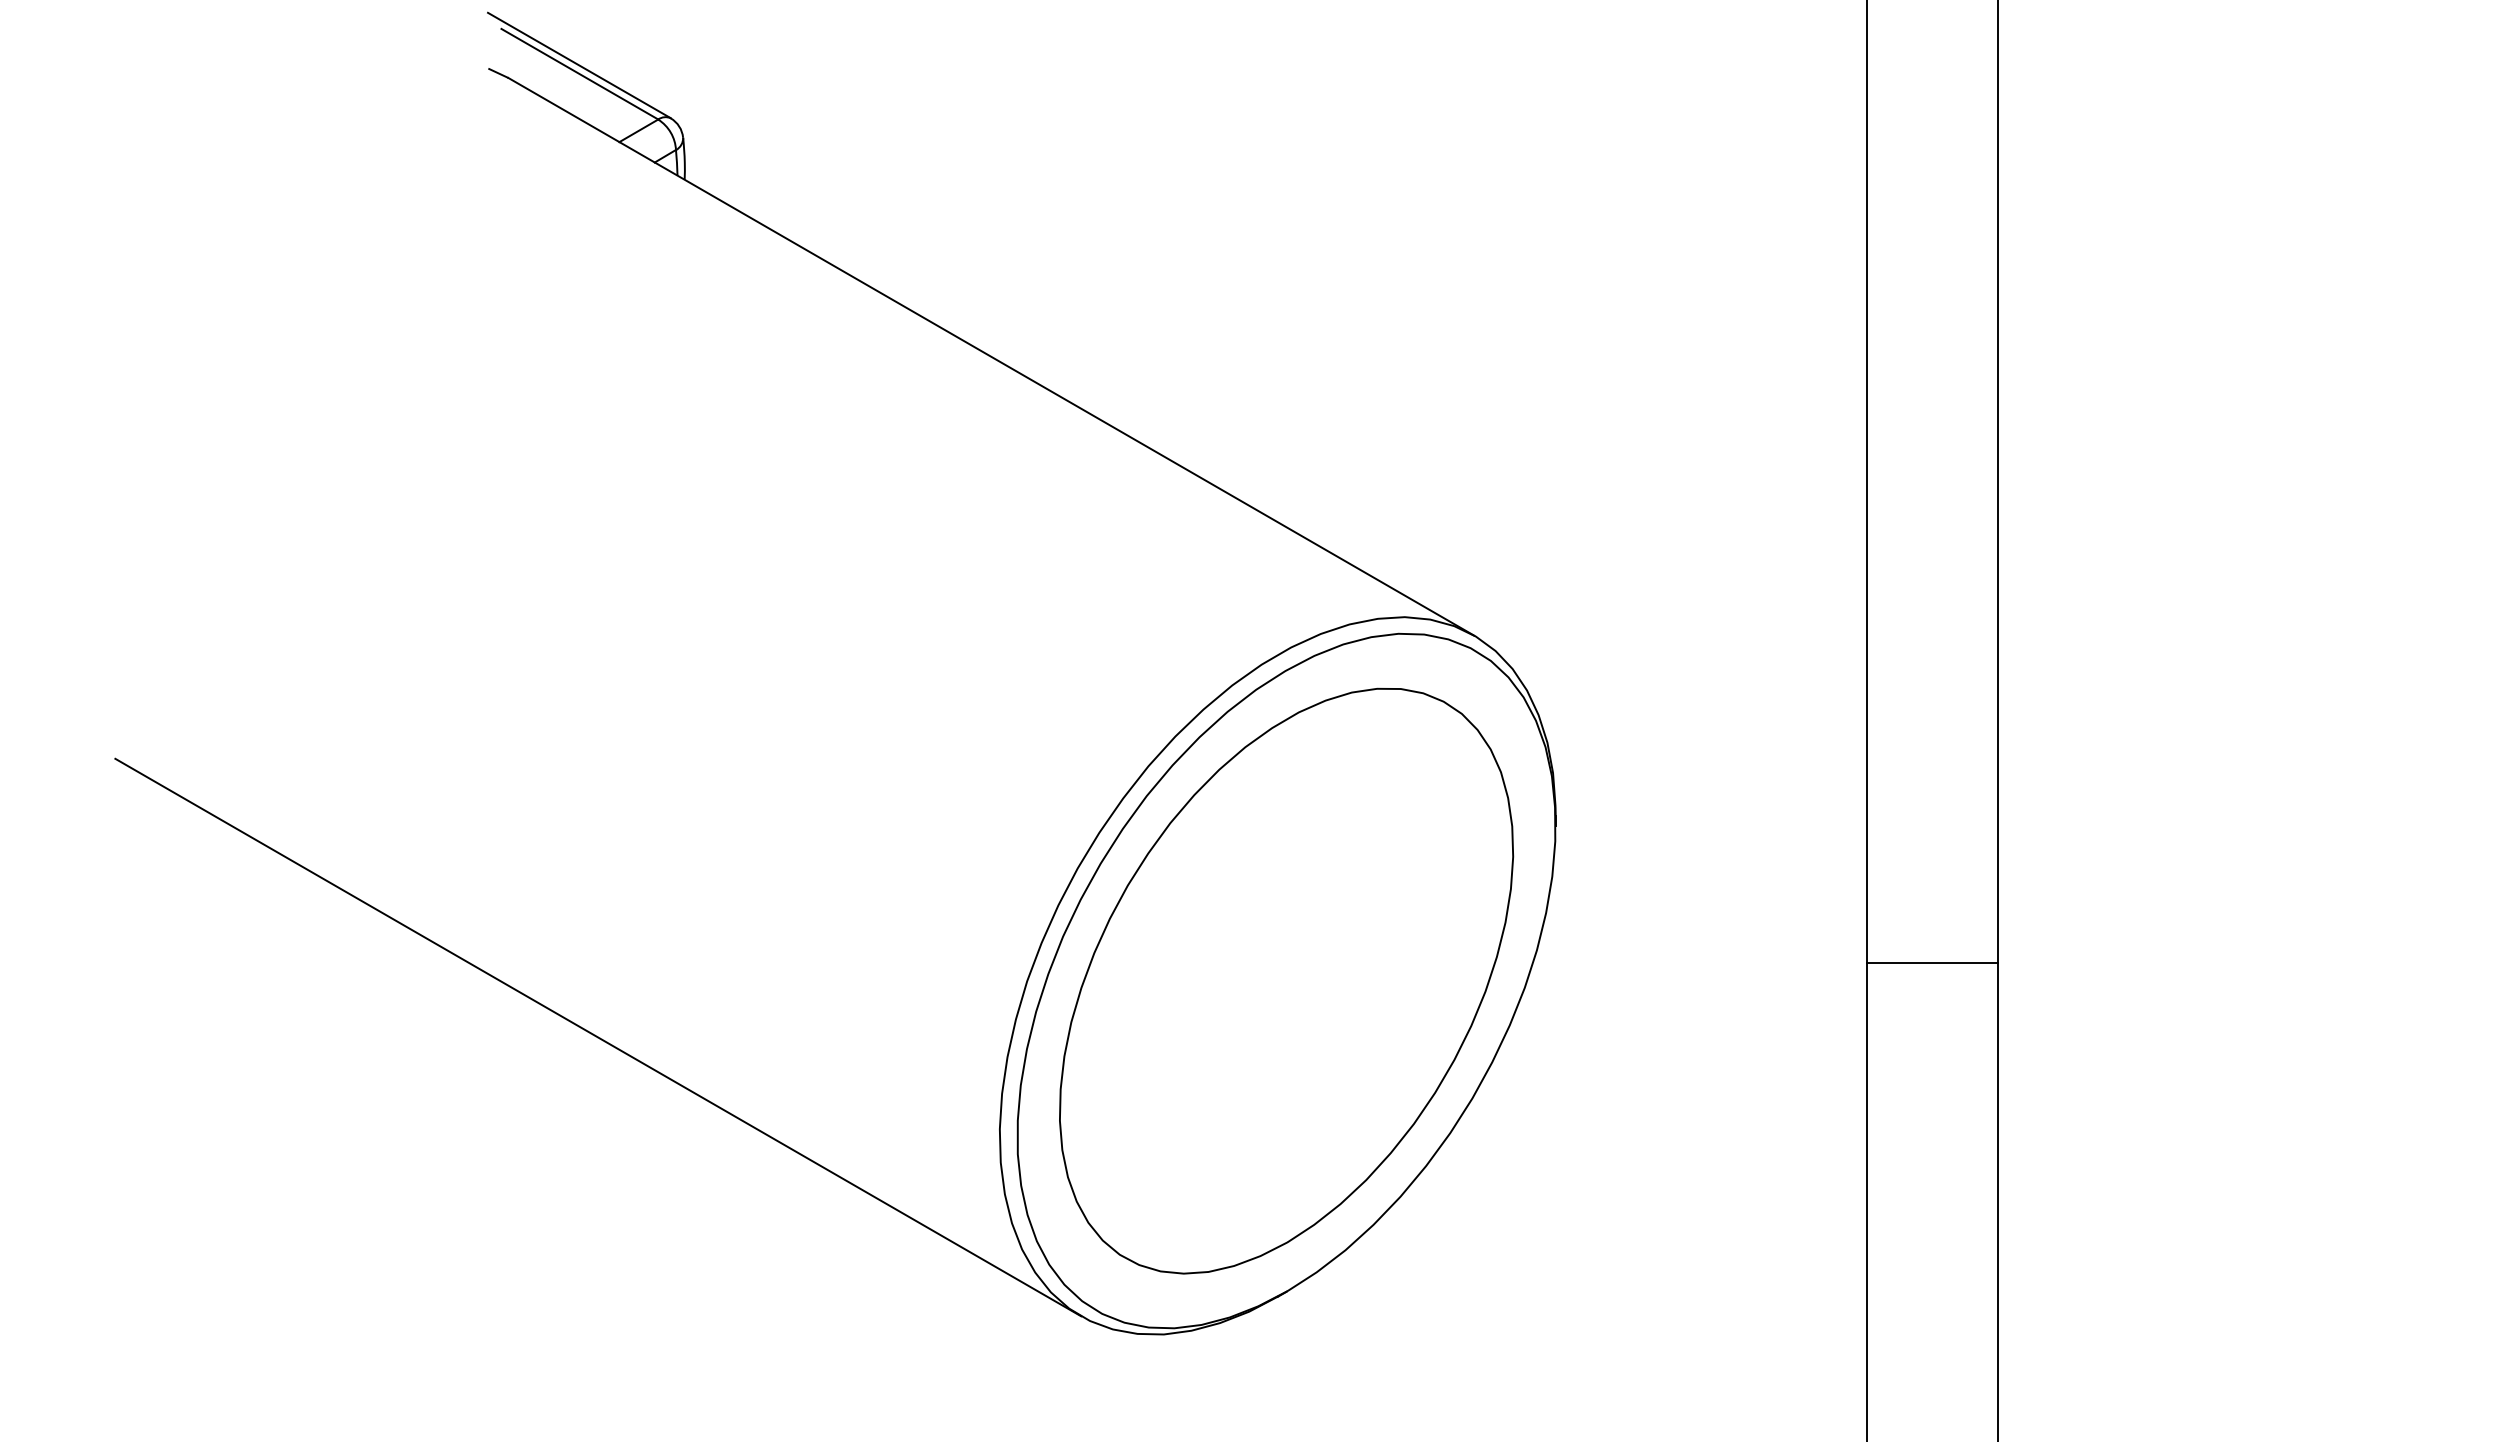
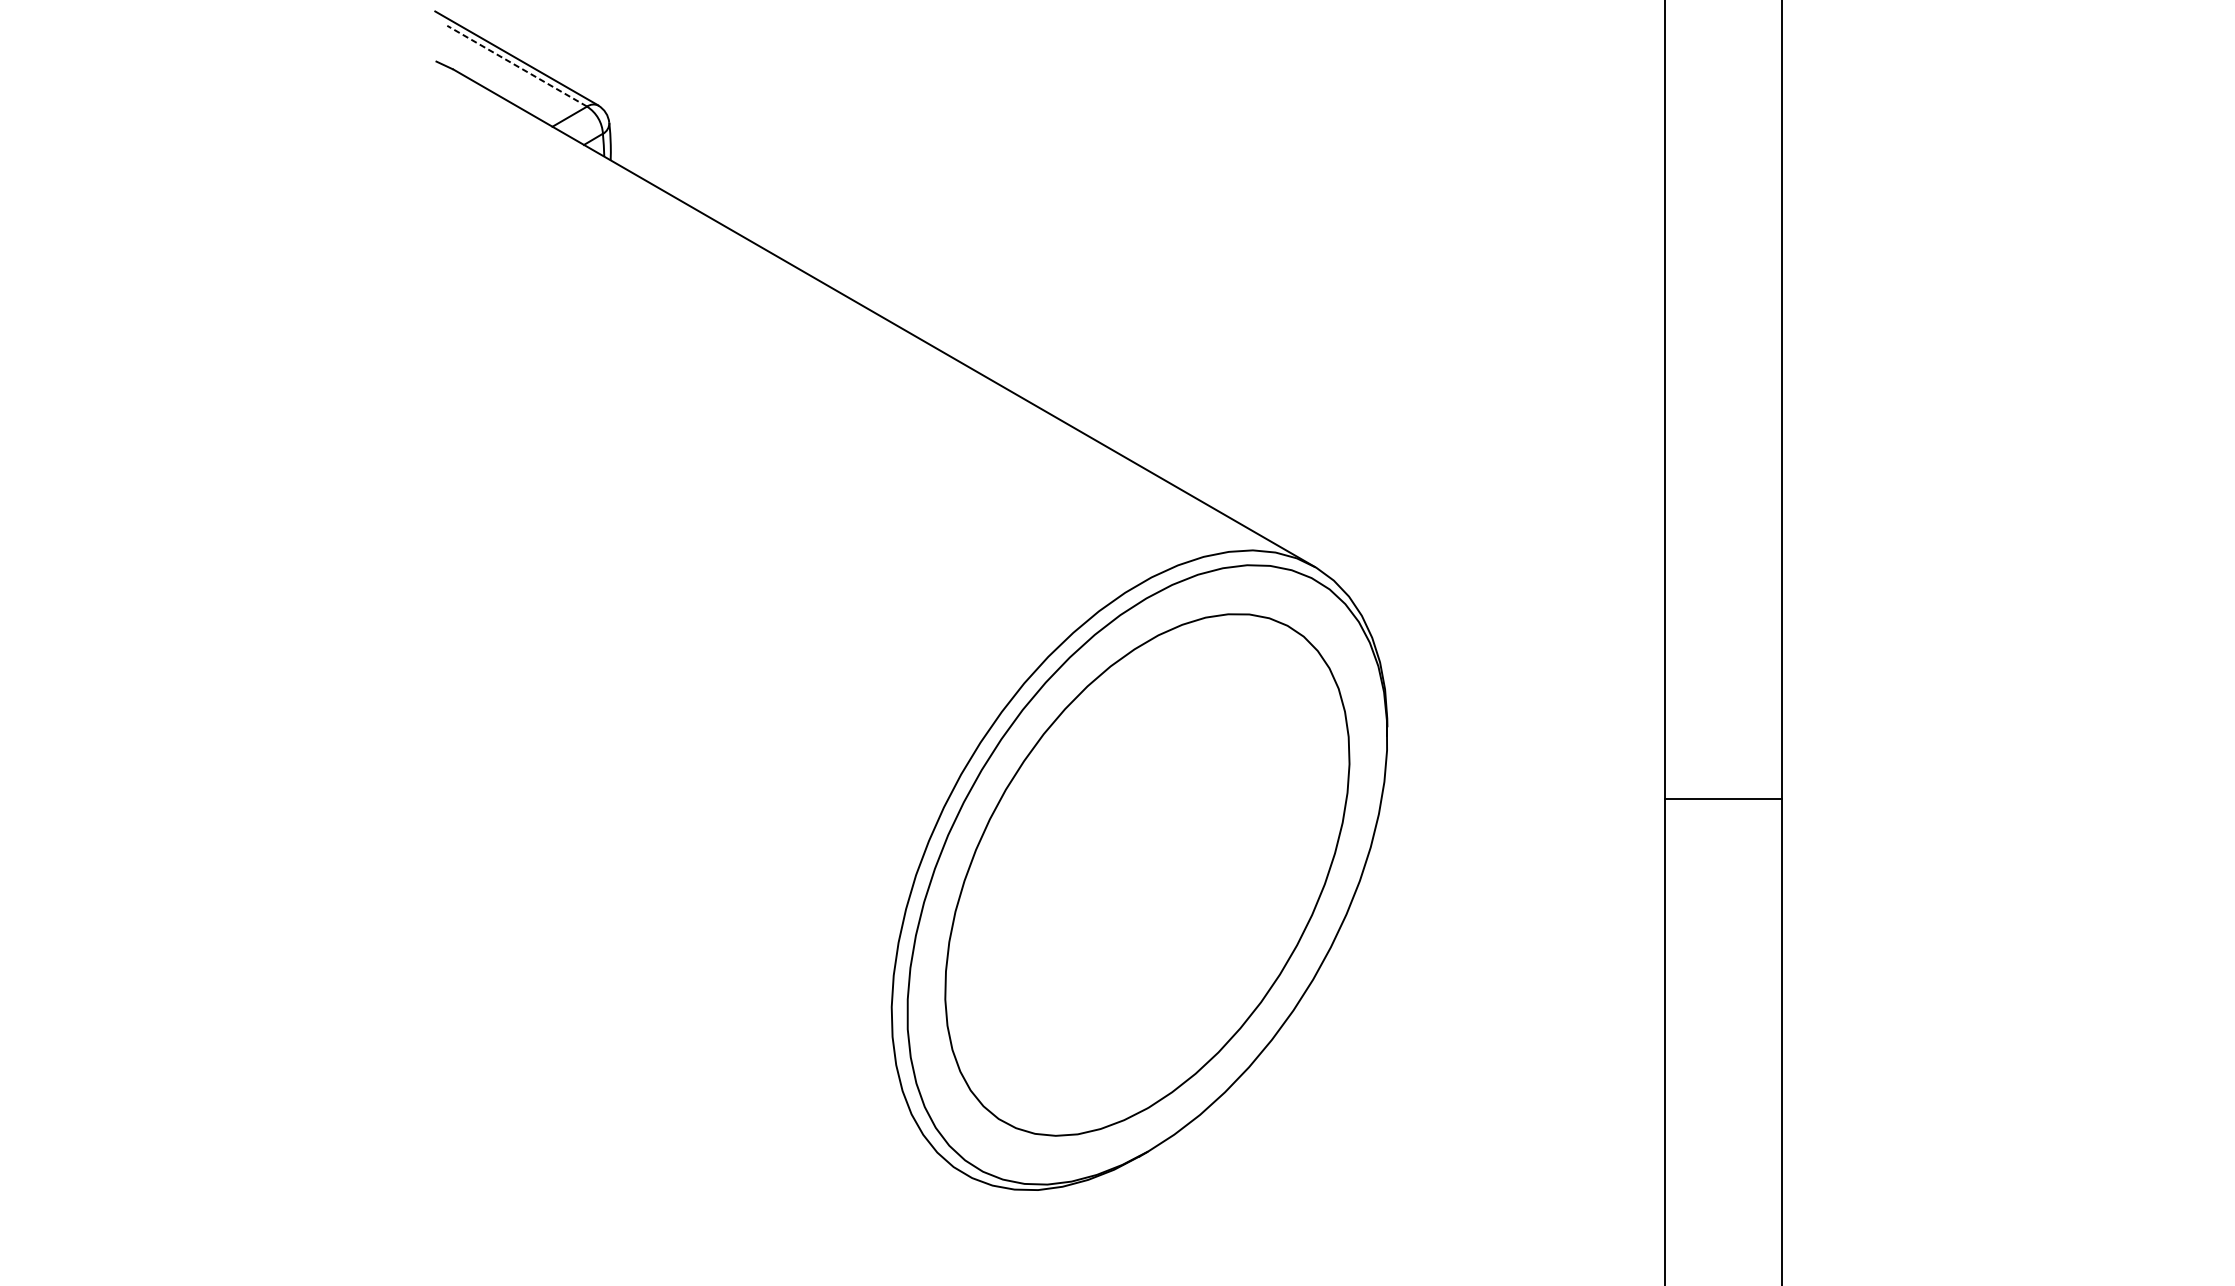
line: (579, 74) -> (516, 66), solid -> dashed
line: (1931, 963) -> (1722, 799), moved
line: (598, 1037) -> (533, 925), removed

